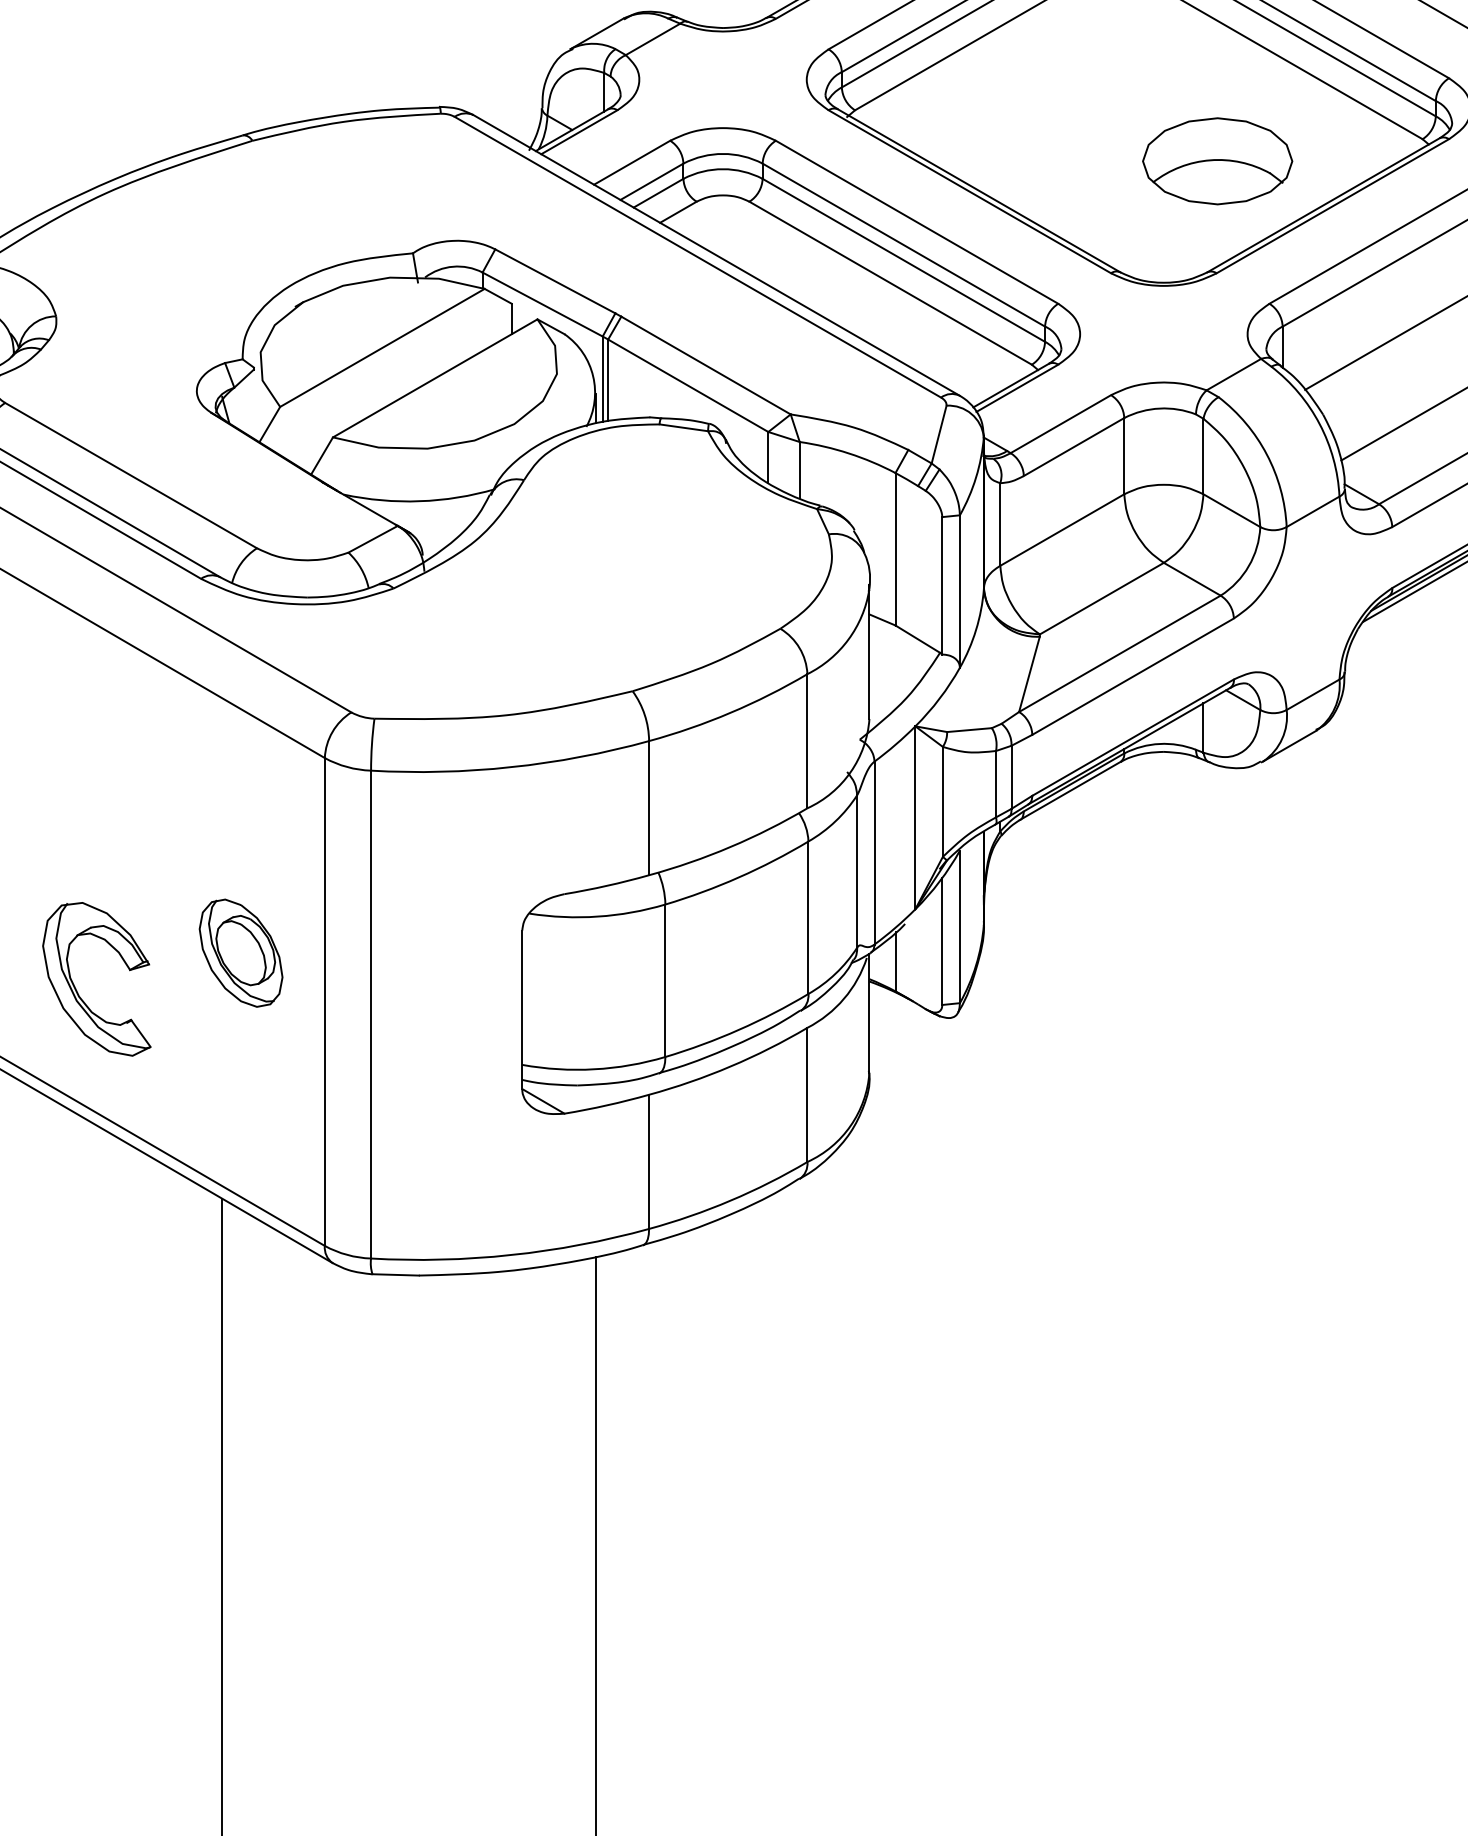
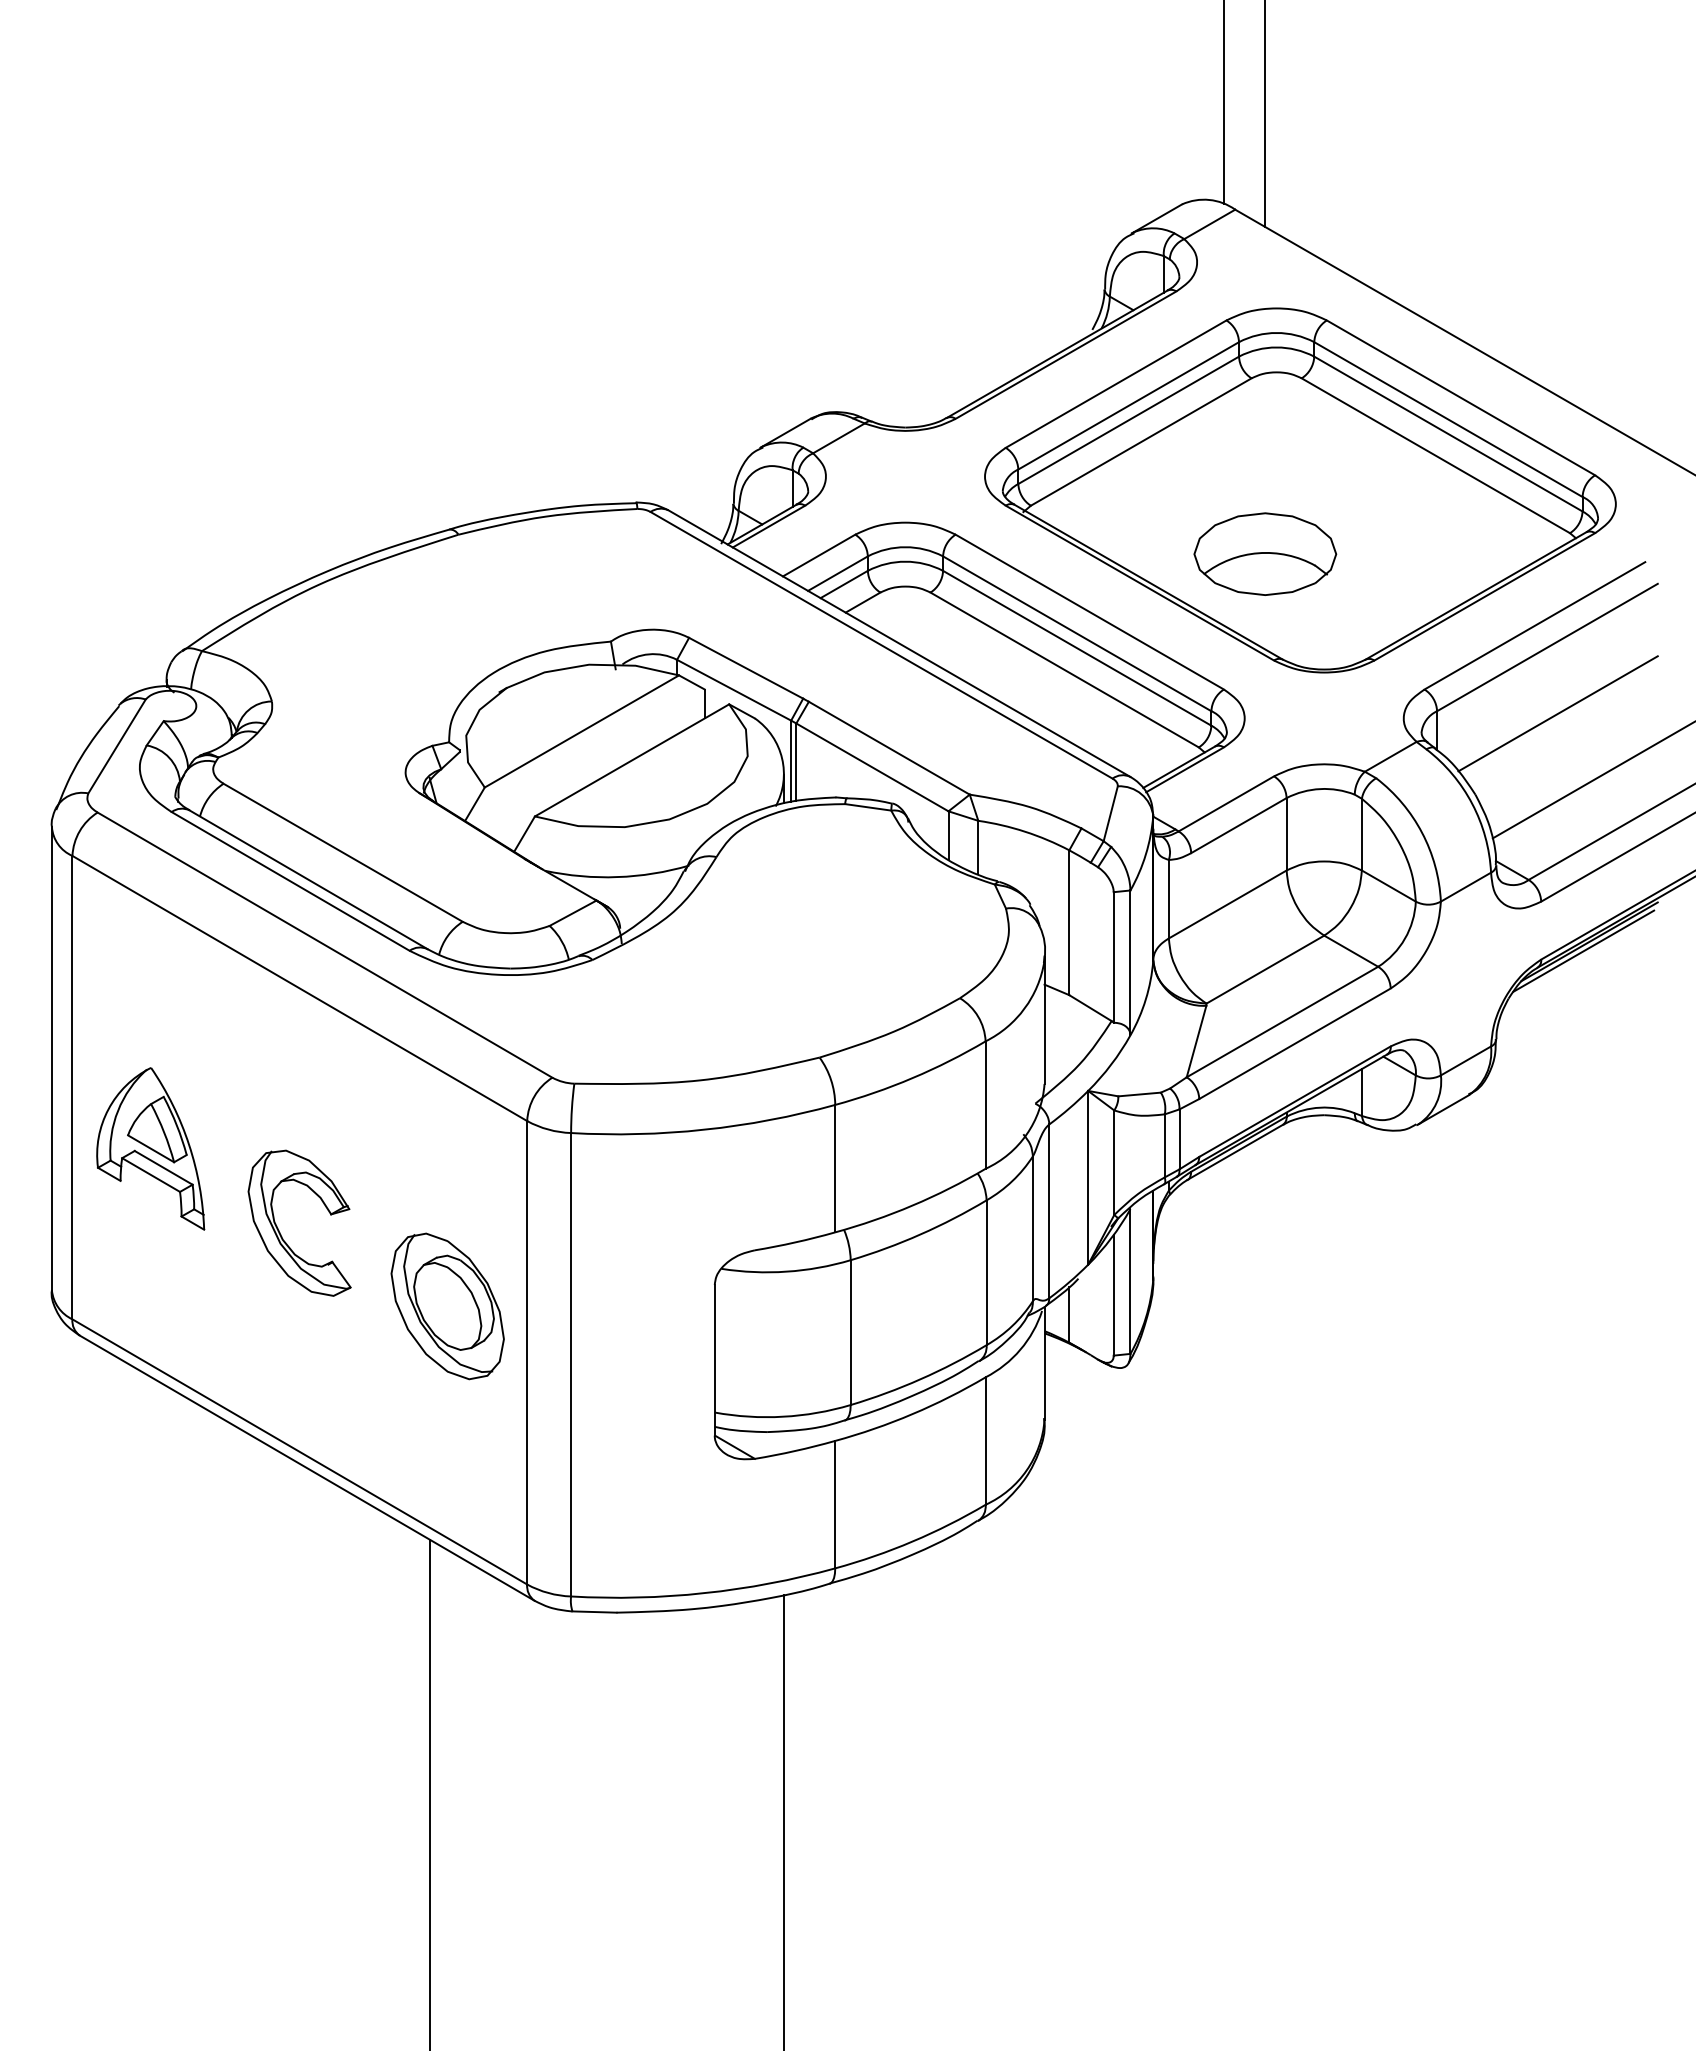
part: (1217, 160) -> (1265, 553), moved
part: (240, 953) -> (447, 1306), size x1.43
part: (76, 989) -> (280, 1232), moved

